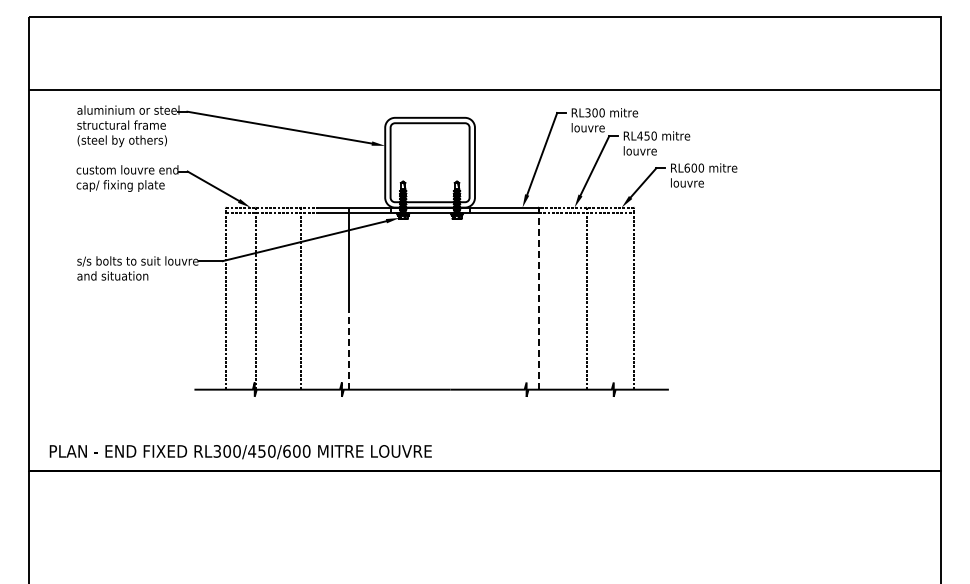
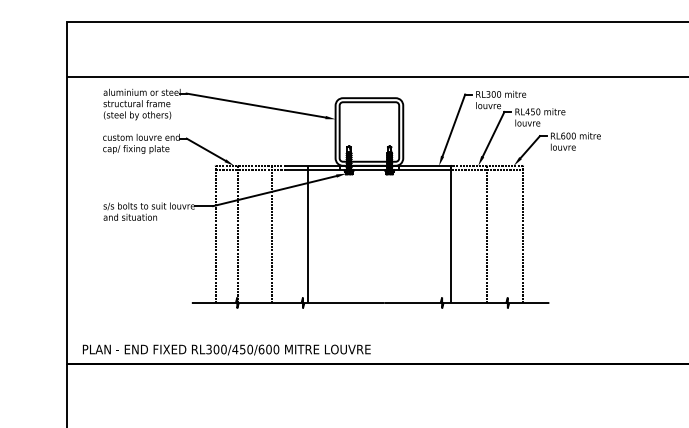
line: (538, 300) -> (451, 235), dashed -> solid
line: (348, 350) -> (307, 273), dashed -> solid

